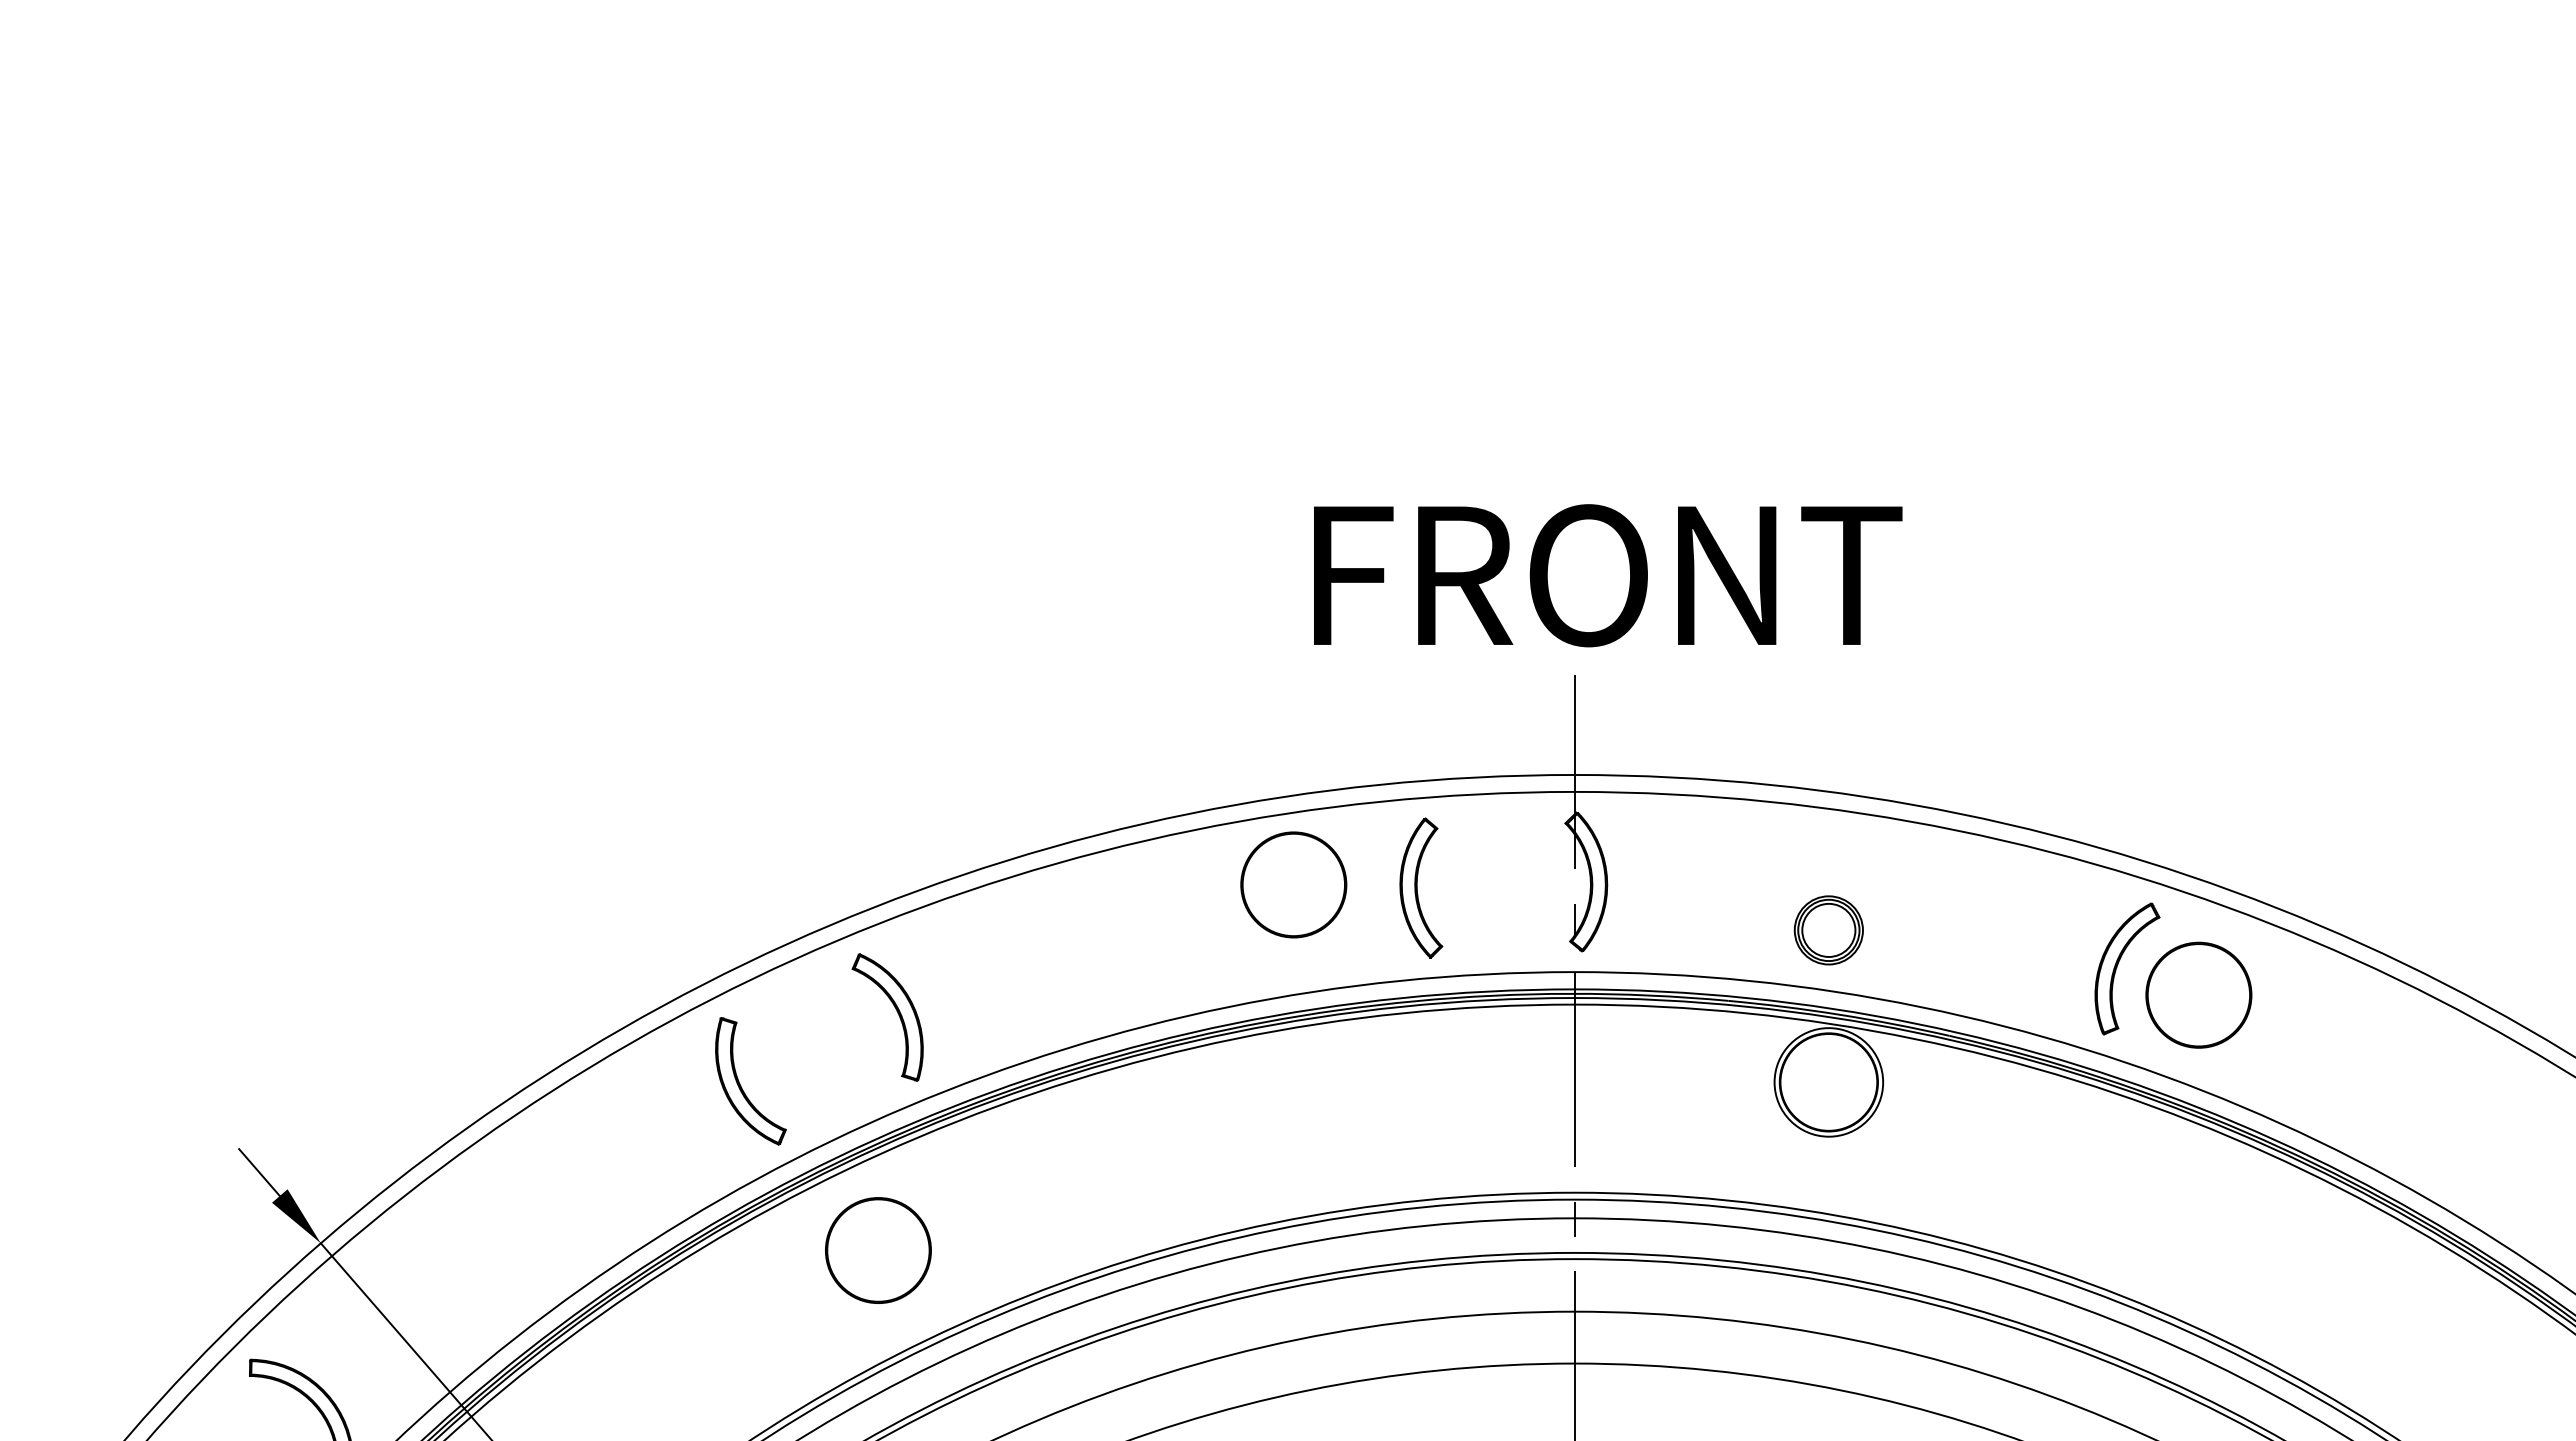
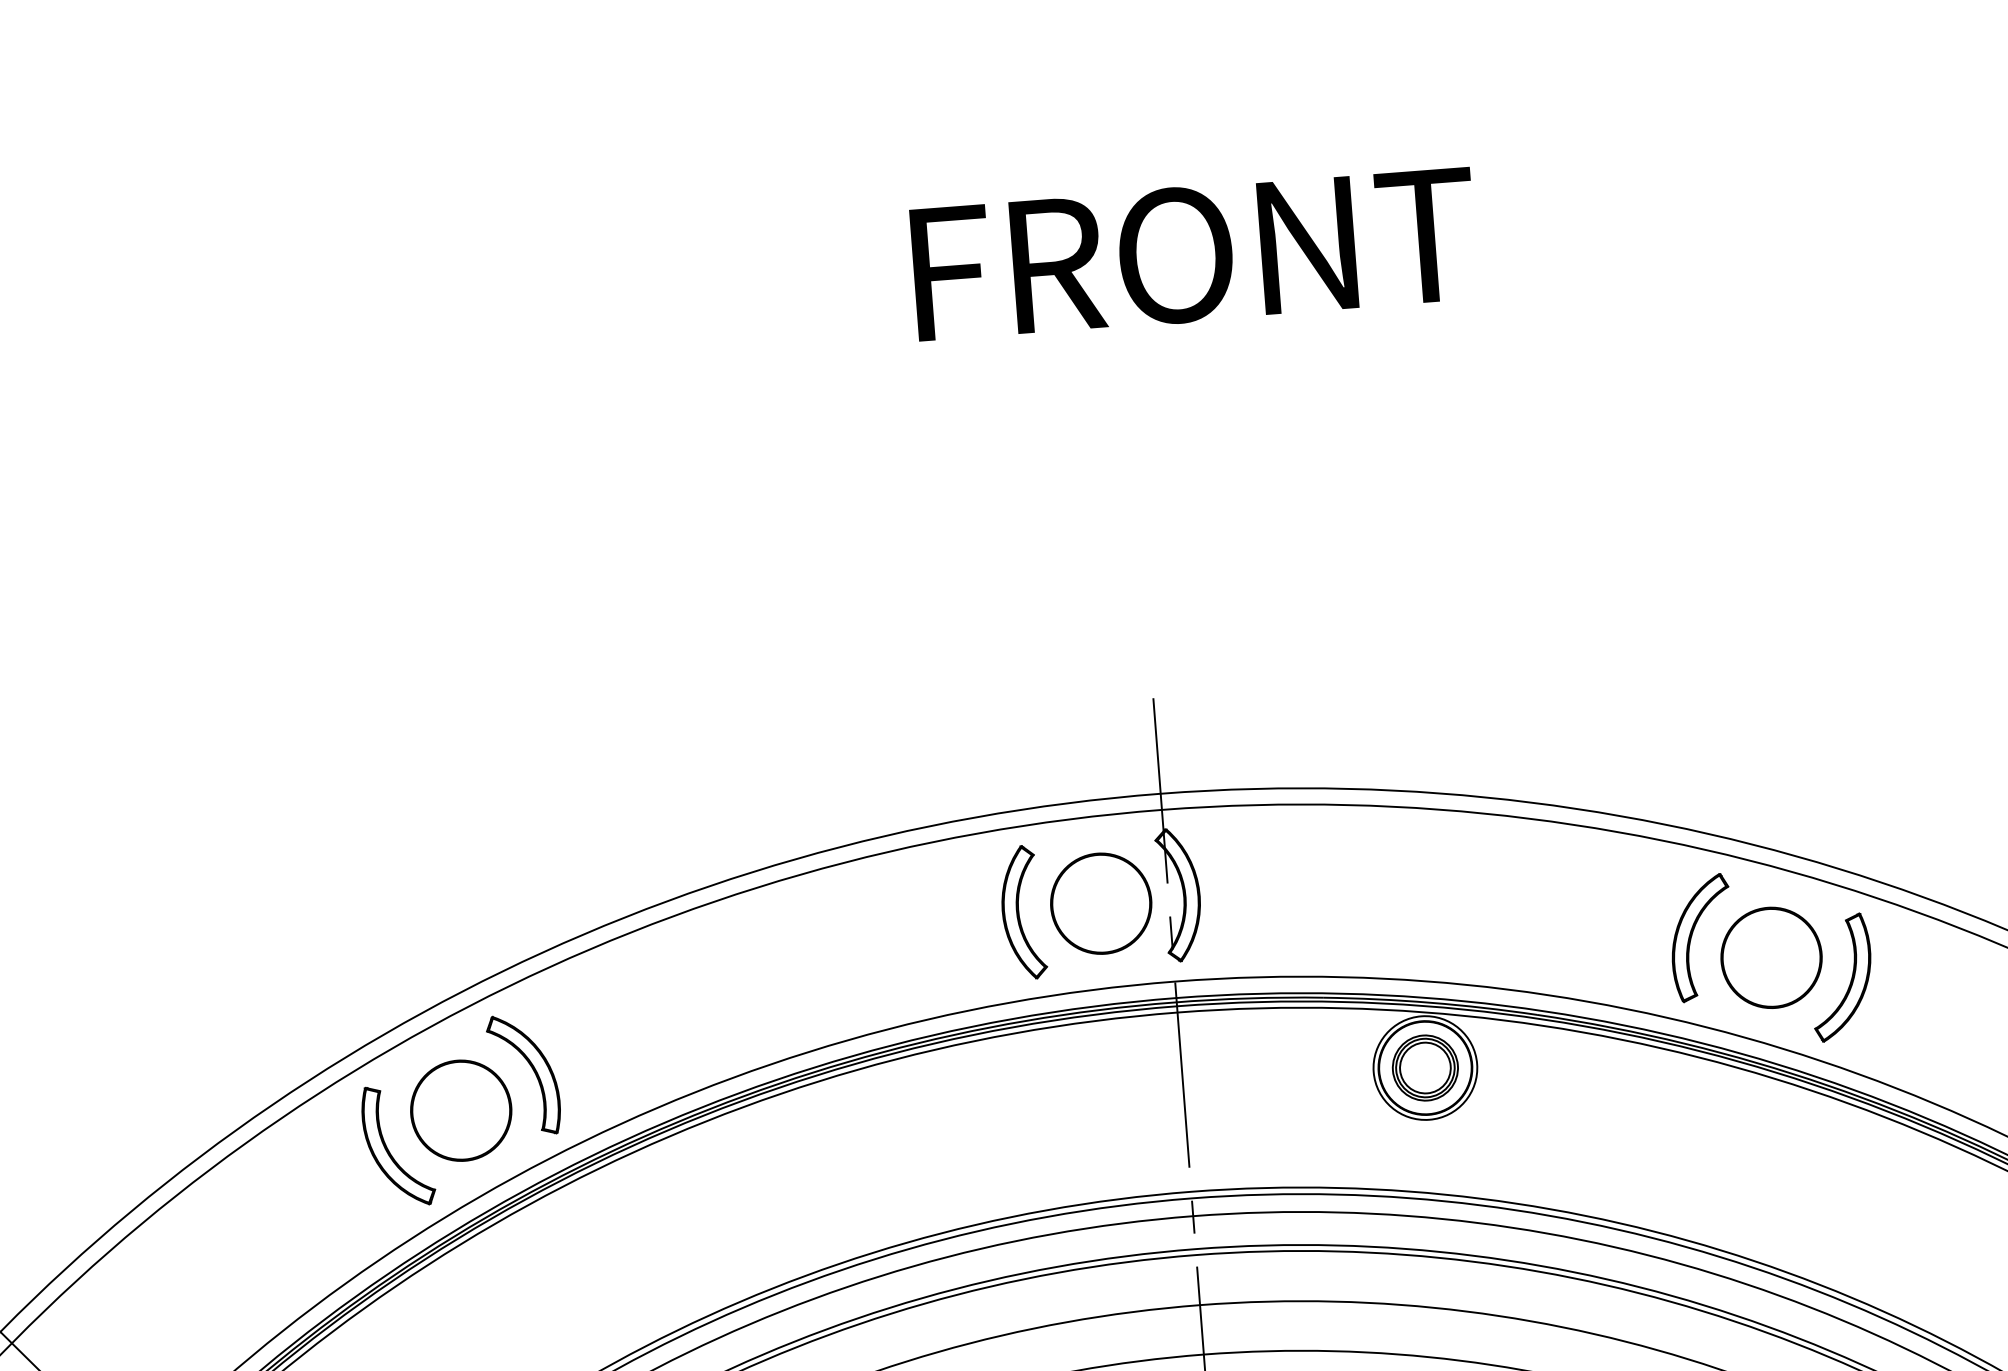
text: (1608, 575) -> (1194, 253), moved
circle: (1293, 884) -> (1100, 903), moved
part: (1828, 930) -> (1425, 1068), moved
part: (2279, 1025) -> (1850, 980), added
circle: (878, 1250) -> (461, 1110), moved

